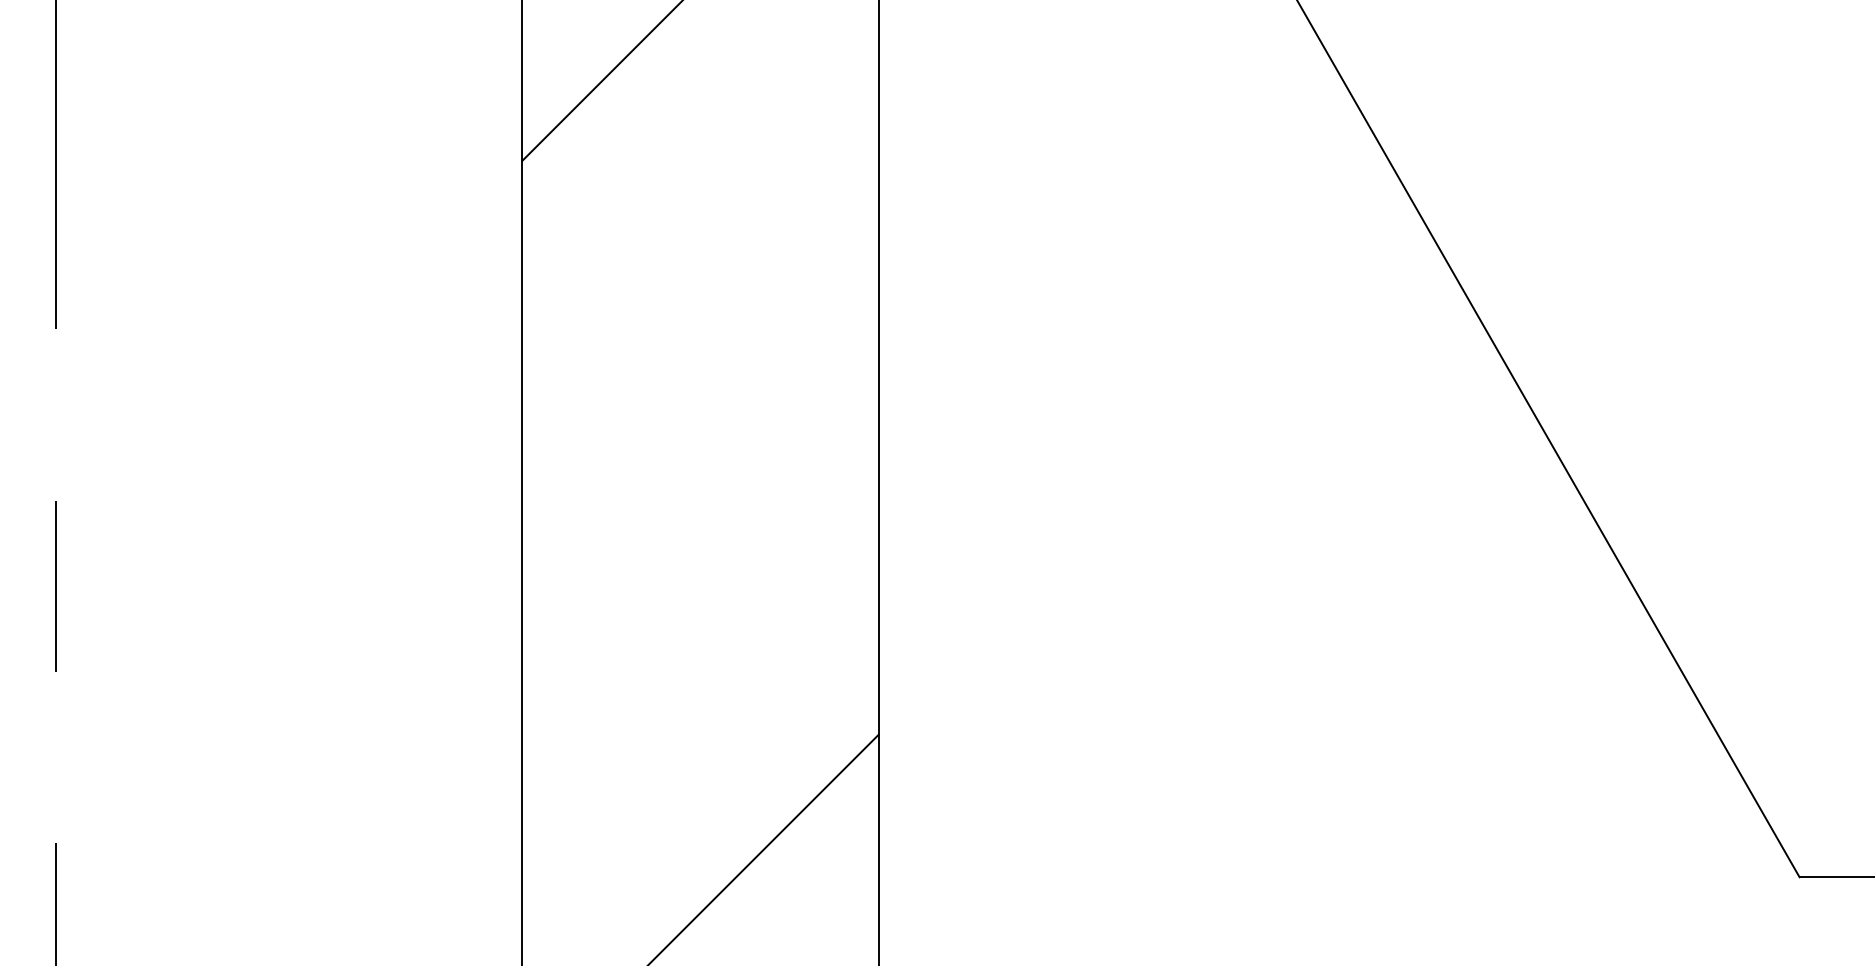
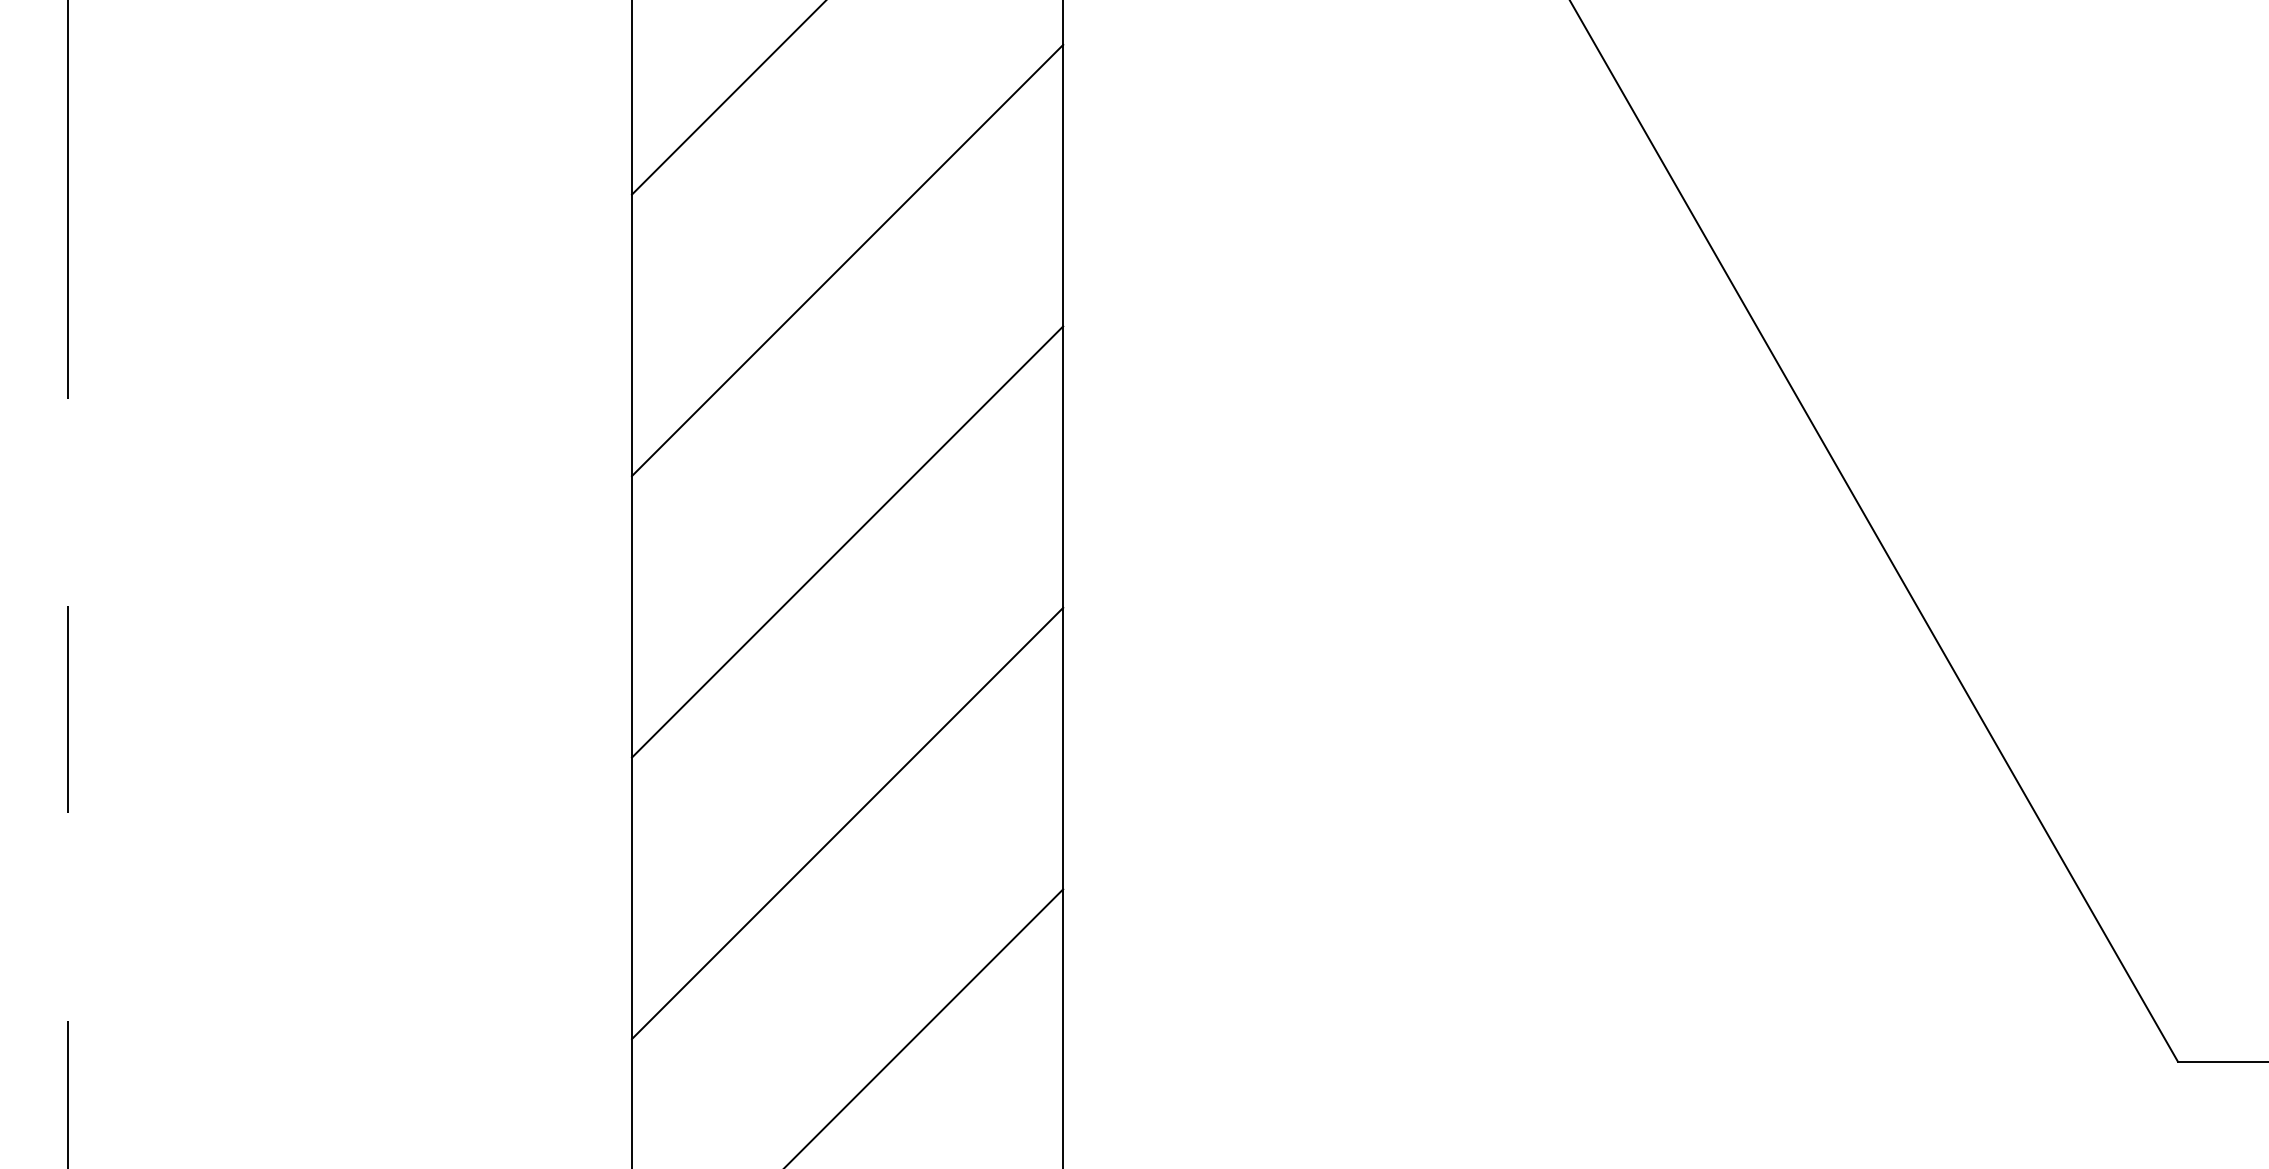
line: (700, 215) -> (847, 260), added
line: (700, 447) -> (847, 541), added
line: (700, 680) -> (847, 823), added

